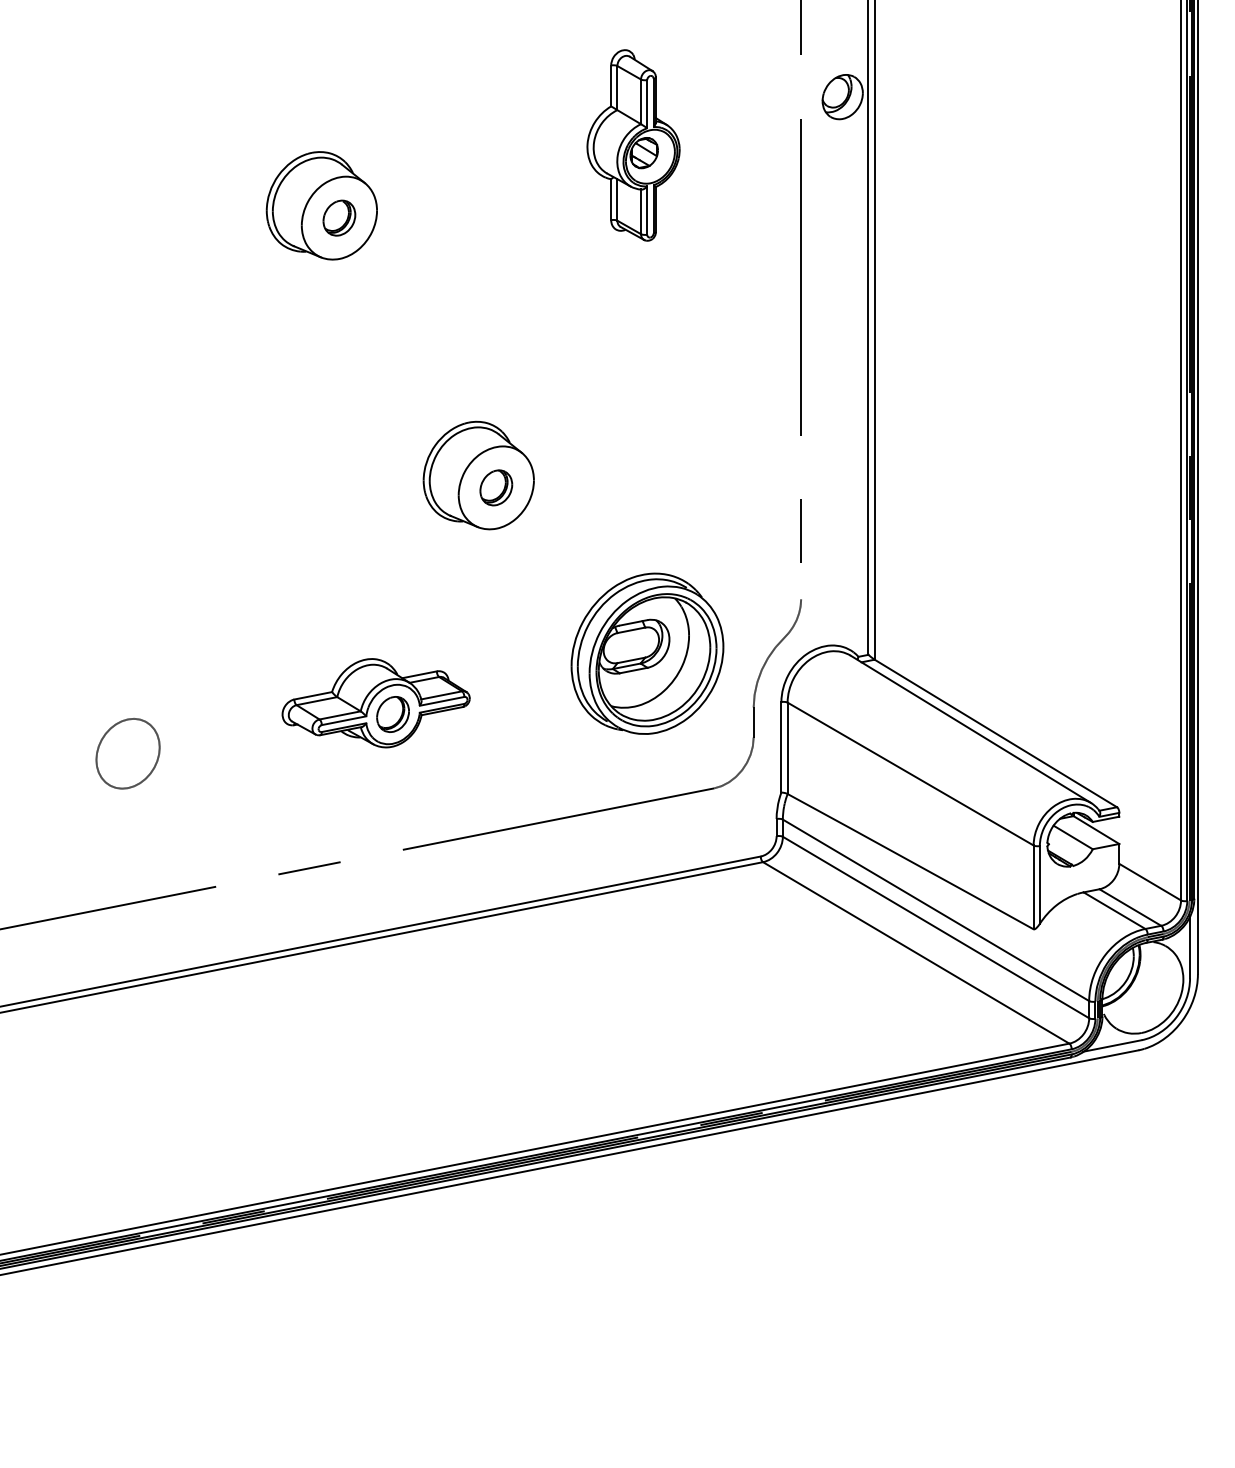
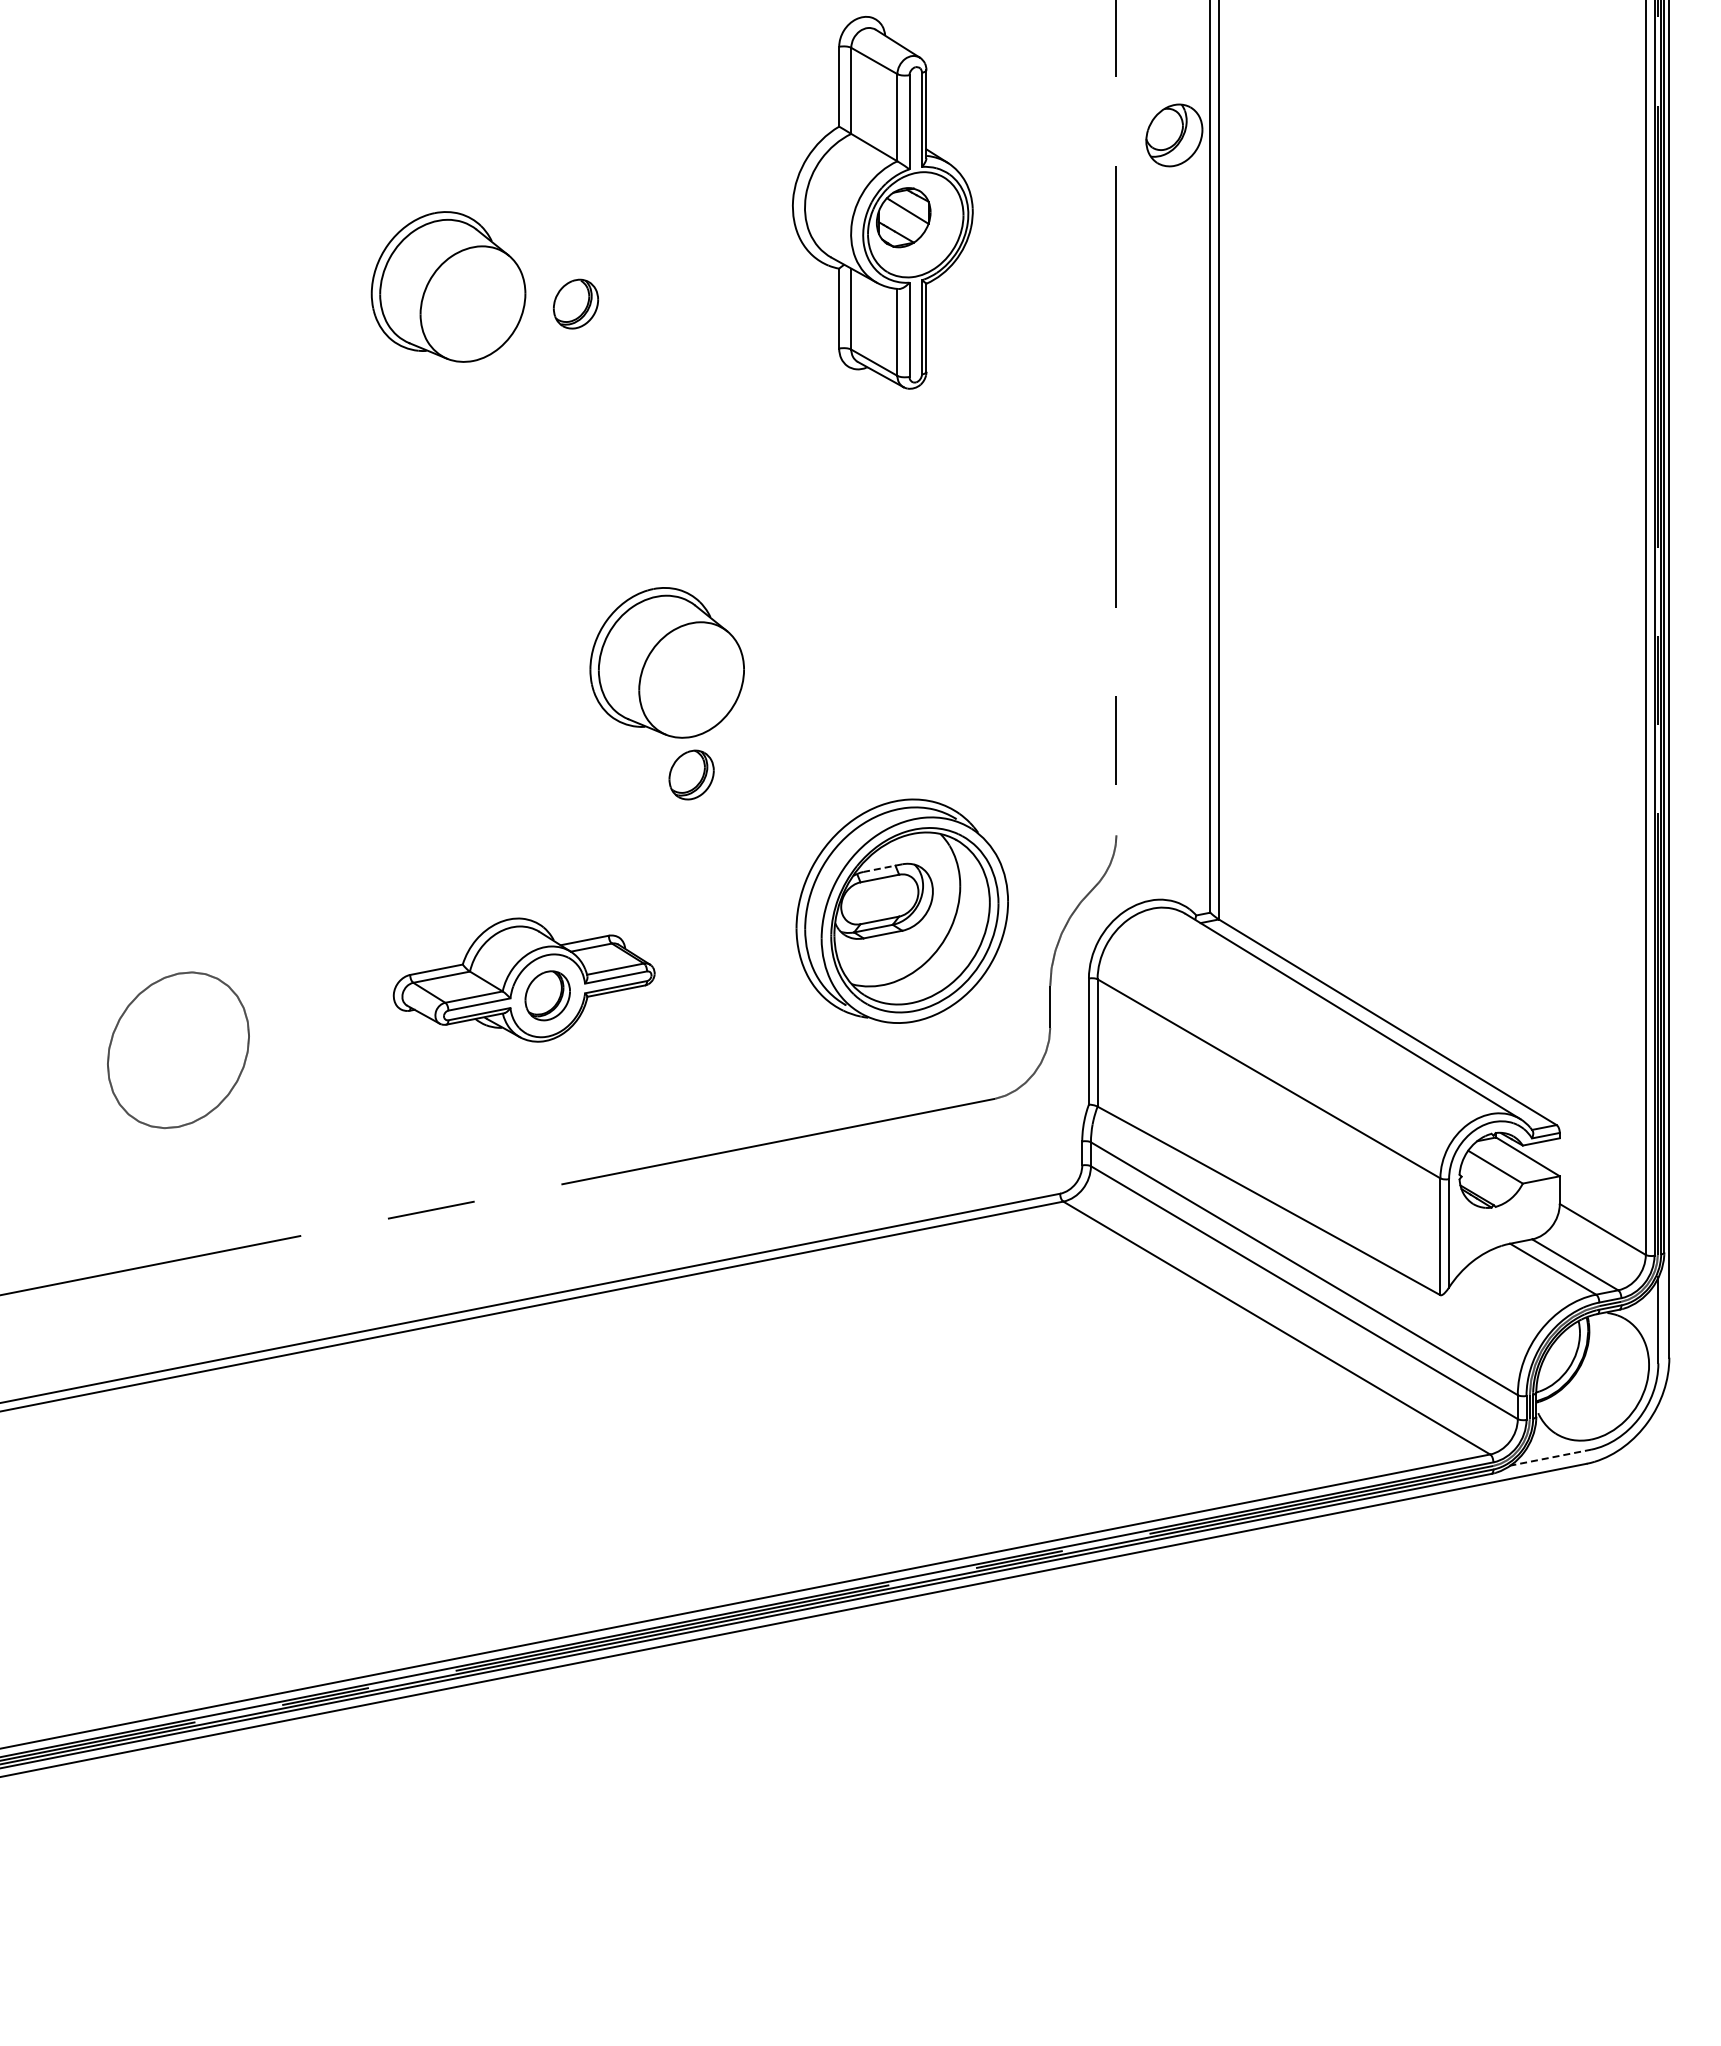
part: (633, 145) -> (882, 202), size x1.4
part: (339, 217) -> (576, 303), moved
part: (496, 487) -> (691, 774), moved
line: (634, 623) -> (883, 868), solid -> dashed
part: (128, 753) -> (178, 1050), size x1.6
line: (1112, 1045) -> (1550, 1457), solid -> dashed

